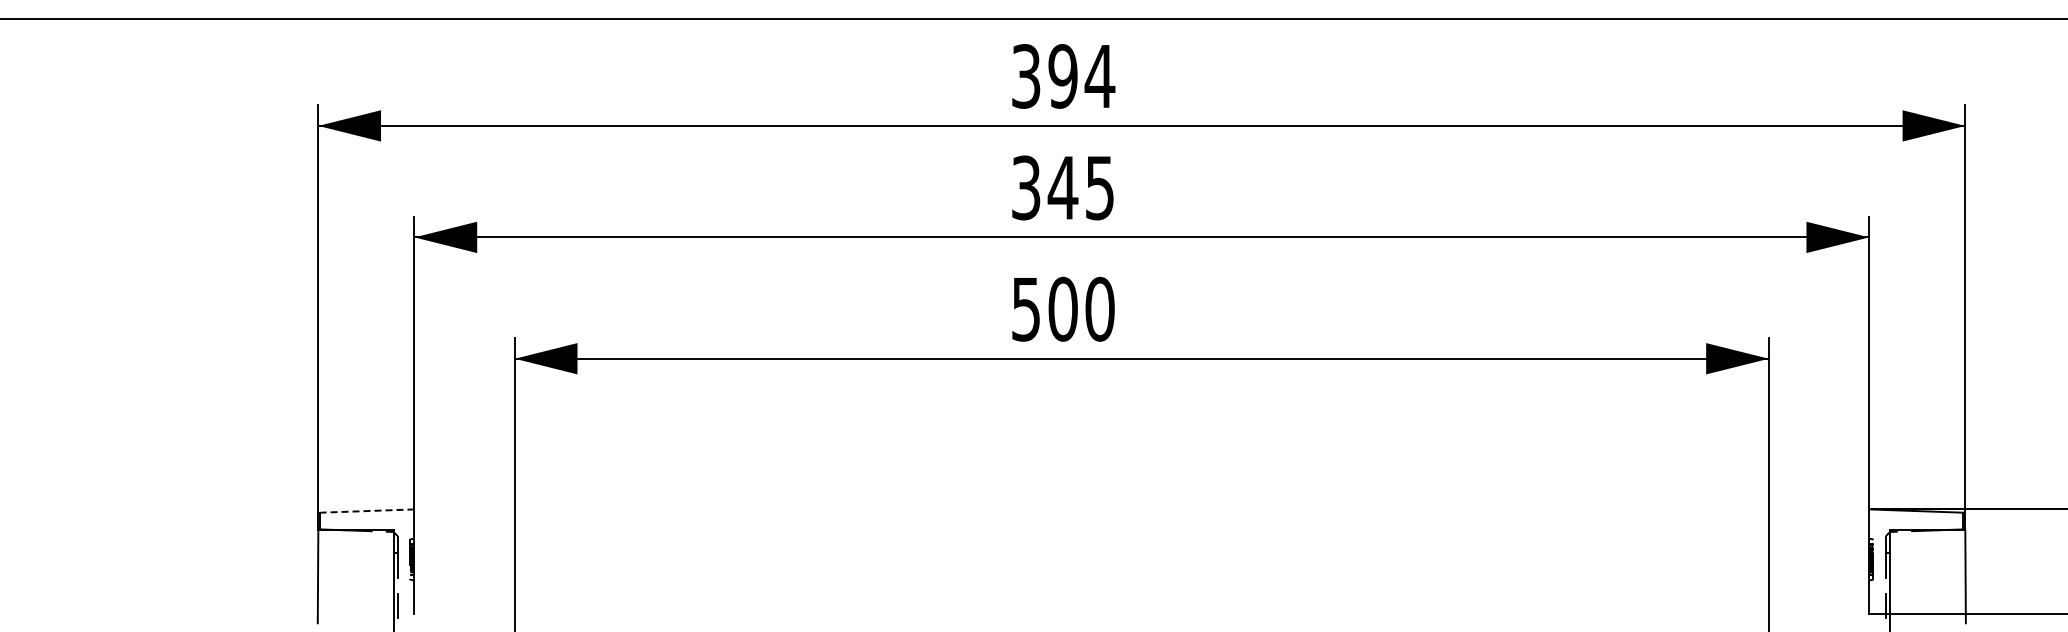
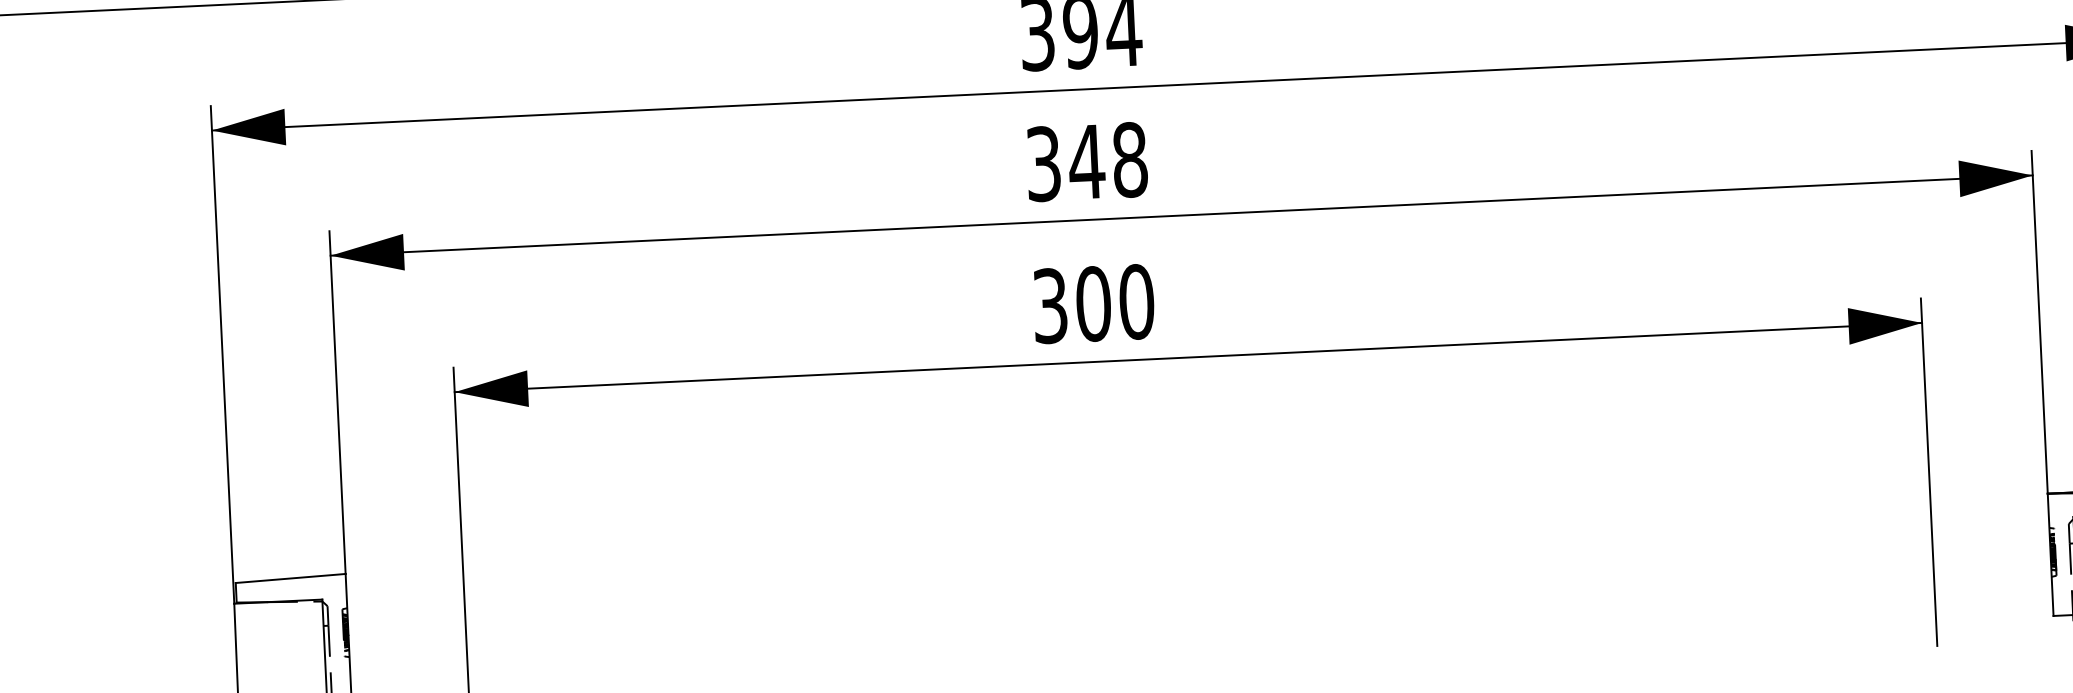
text: (1099, 187) -> (1129, 159), 345 -> 348
text: (1026, 308) -> (1050, 305), 500 -> 300
line: (366, 511) -> (289, 579), dashed -> solid

